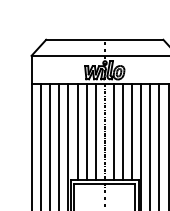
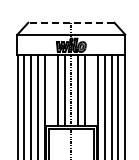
line: (103, 39) -> (70, 22), solid -> dashed
line: (77, 131) -> (51, 90), removed
line: (132, 131) -> (91, 90), removed

